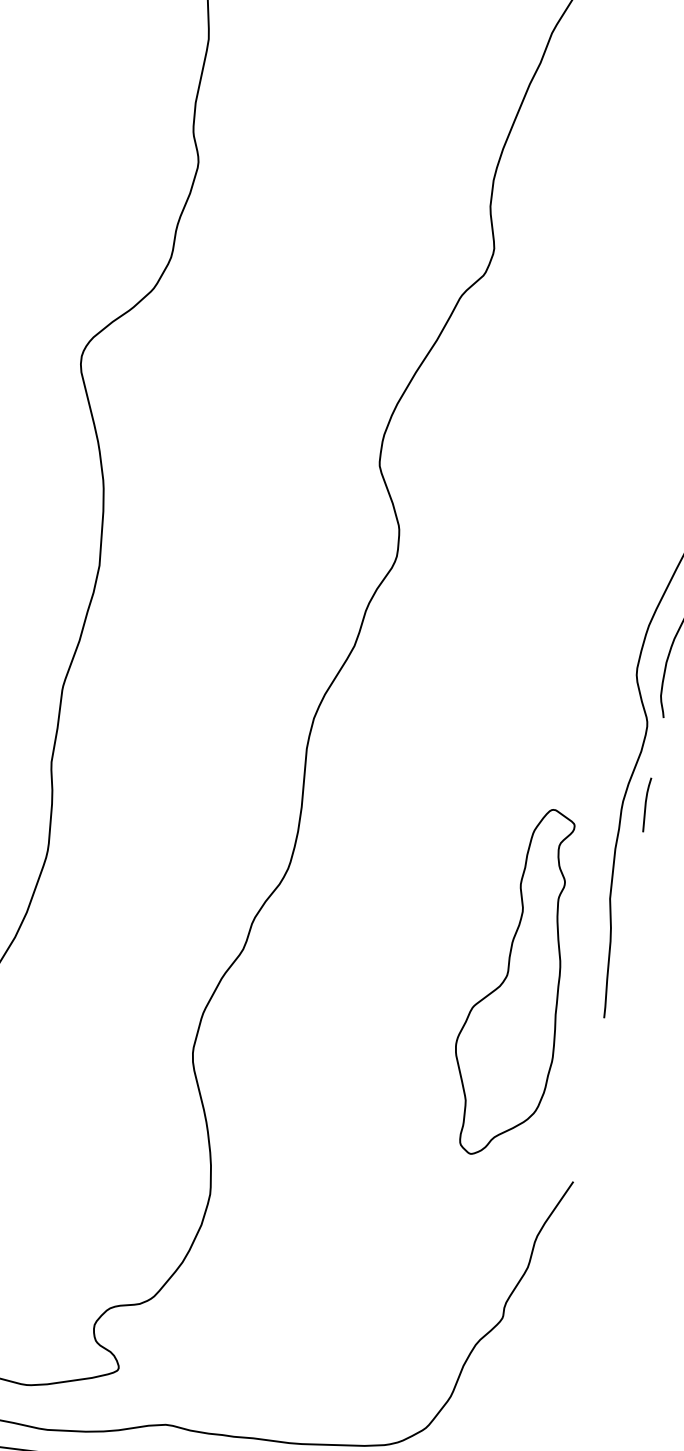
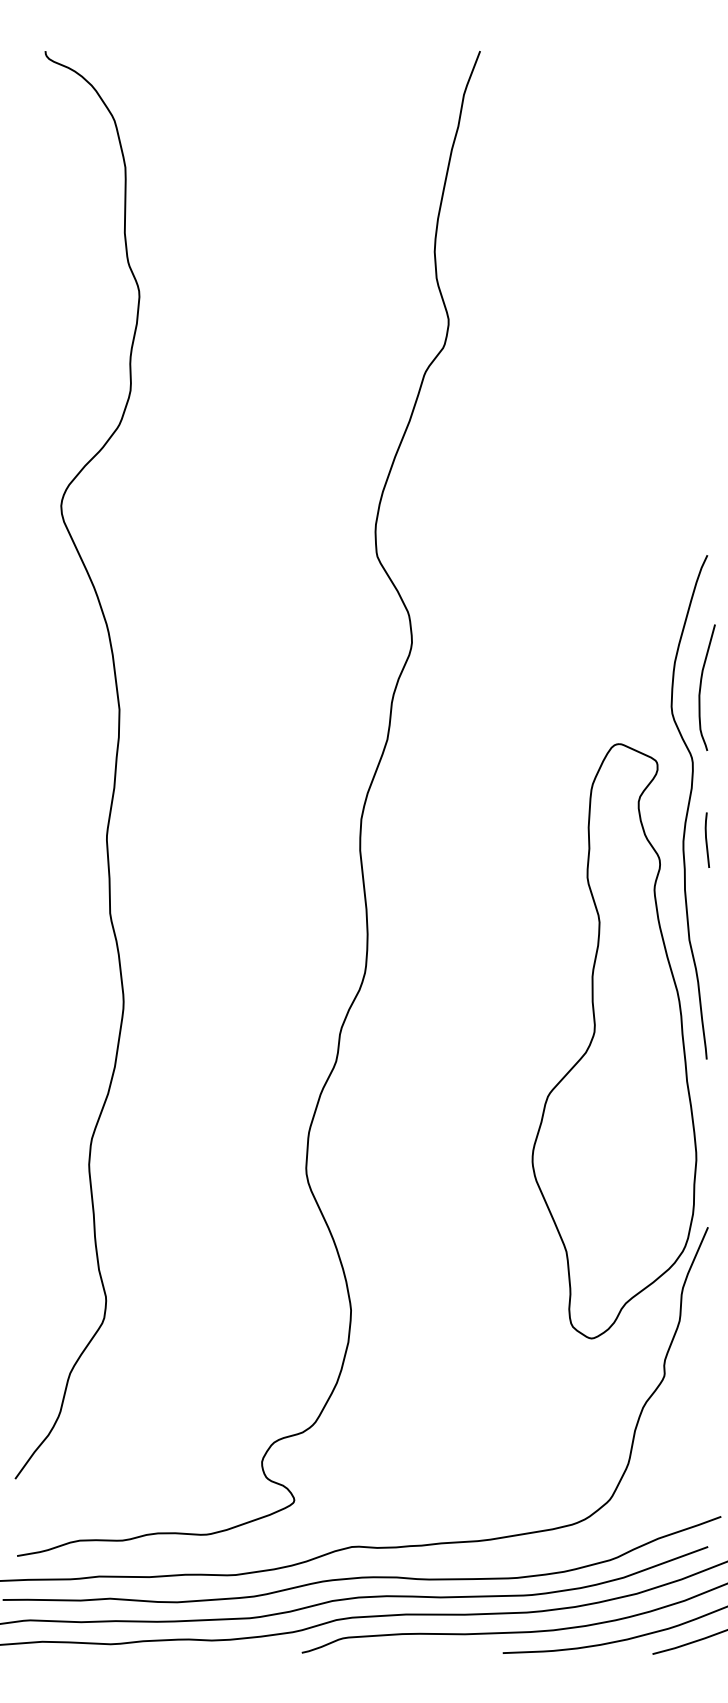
part: (517, 983) -> (614, 1041), size x1.67

